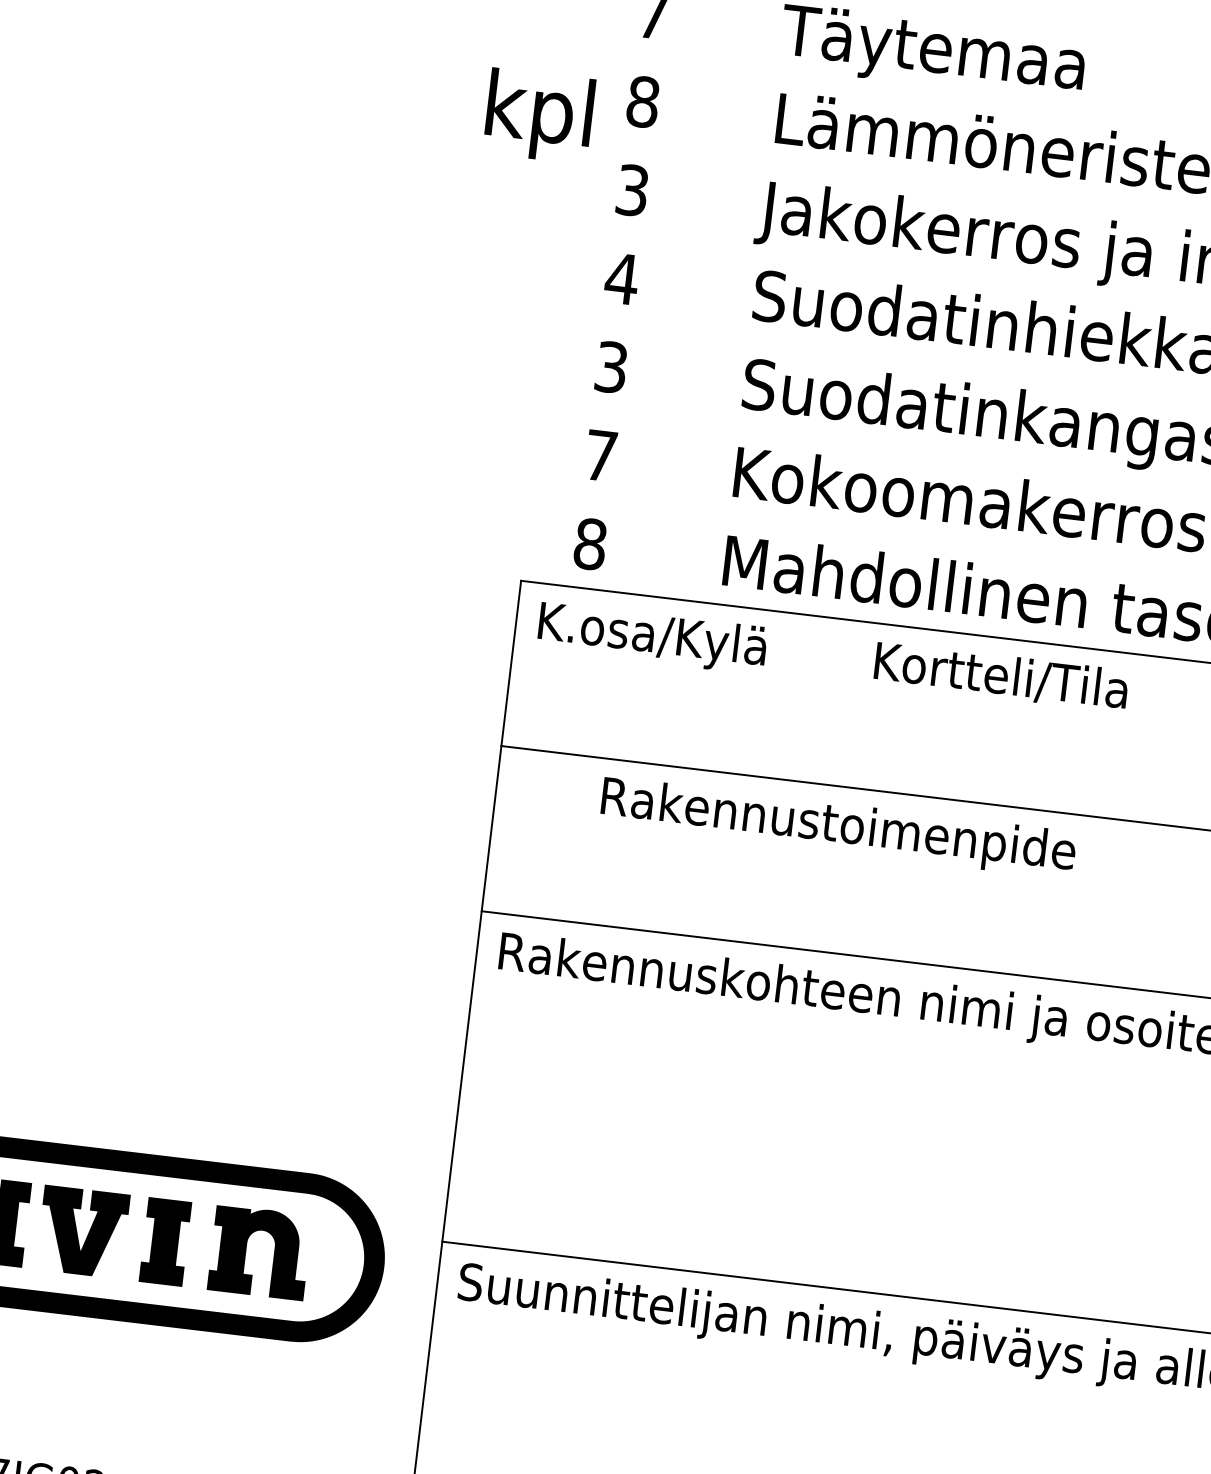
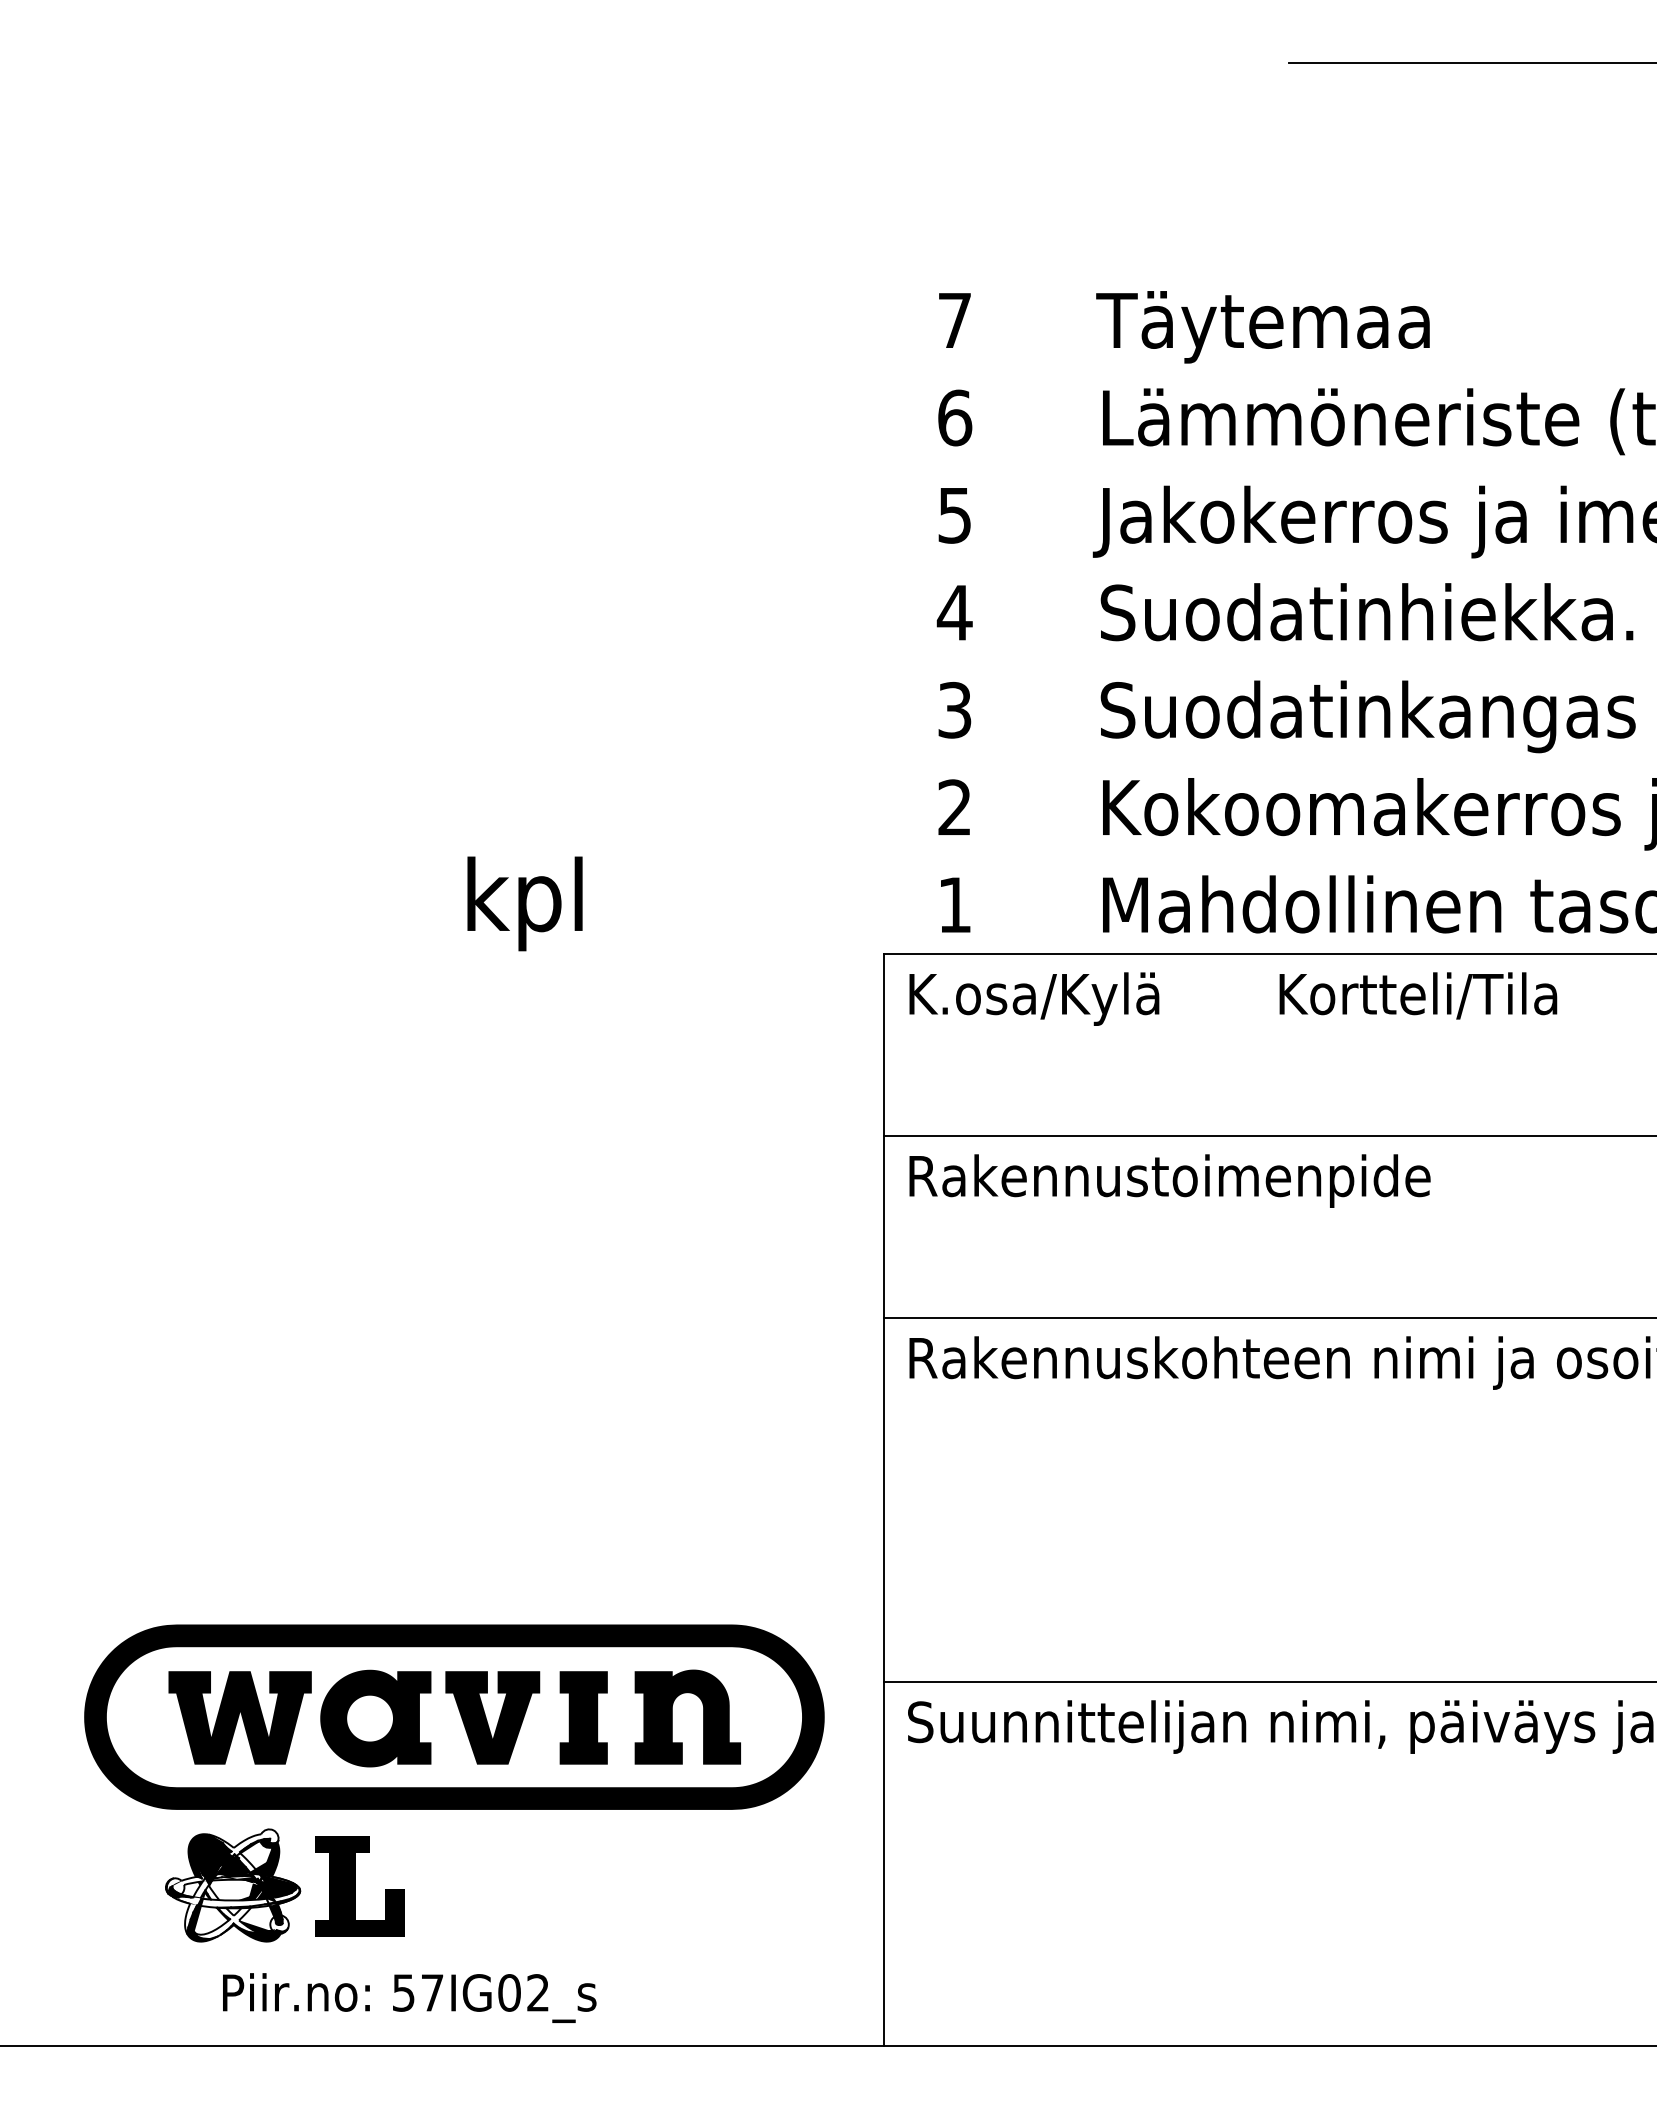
text: (643, 101) -> (955, 417), 8 -> 6
text: (538, 115) -> (524, 903), moved
text: (633, 190) -> (955, 515), 3 -> 5
text: (600, 454) -> (954, 806), 7 -> 2
text: (590, 543) -> (954, 904), 8 -> 1
text: (838, 827) -> (1169, 1180), moved

